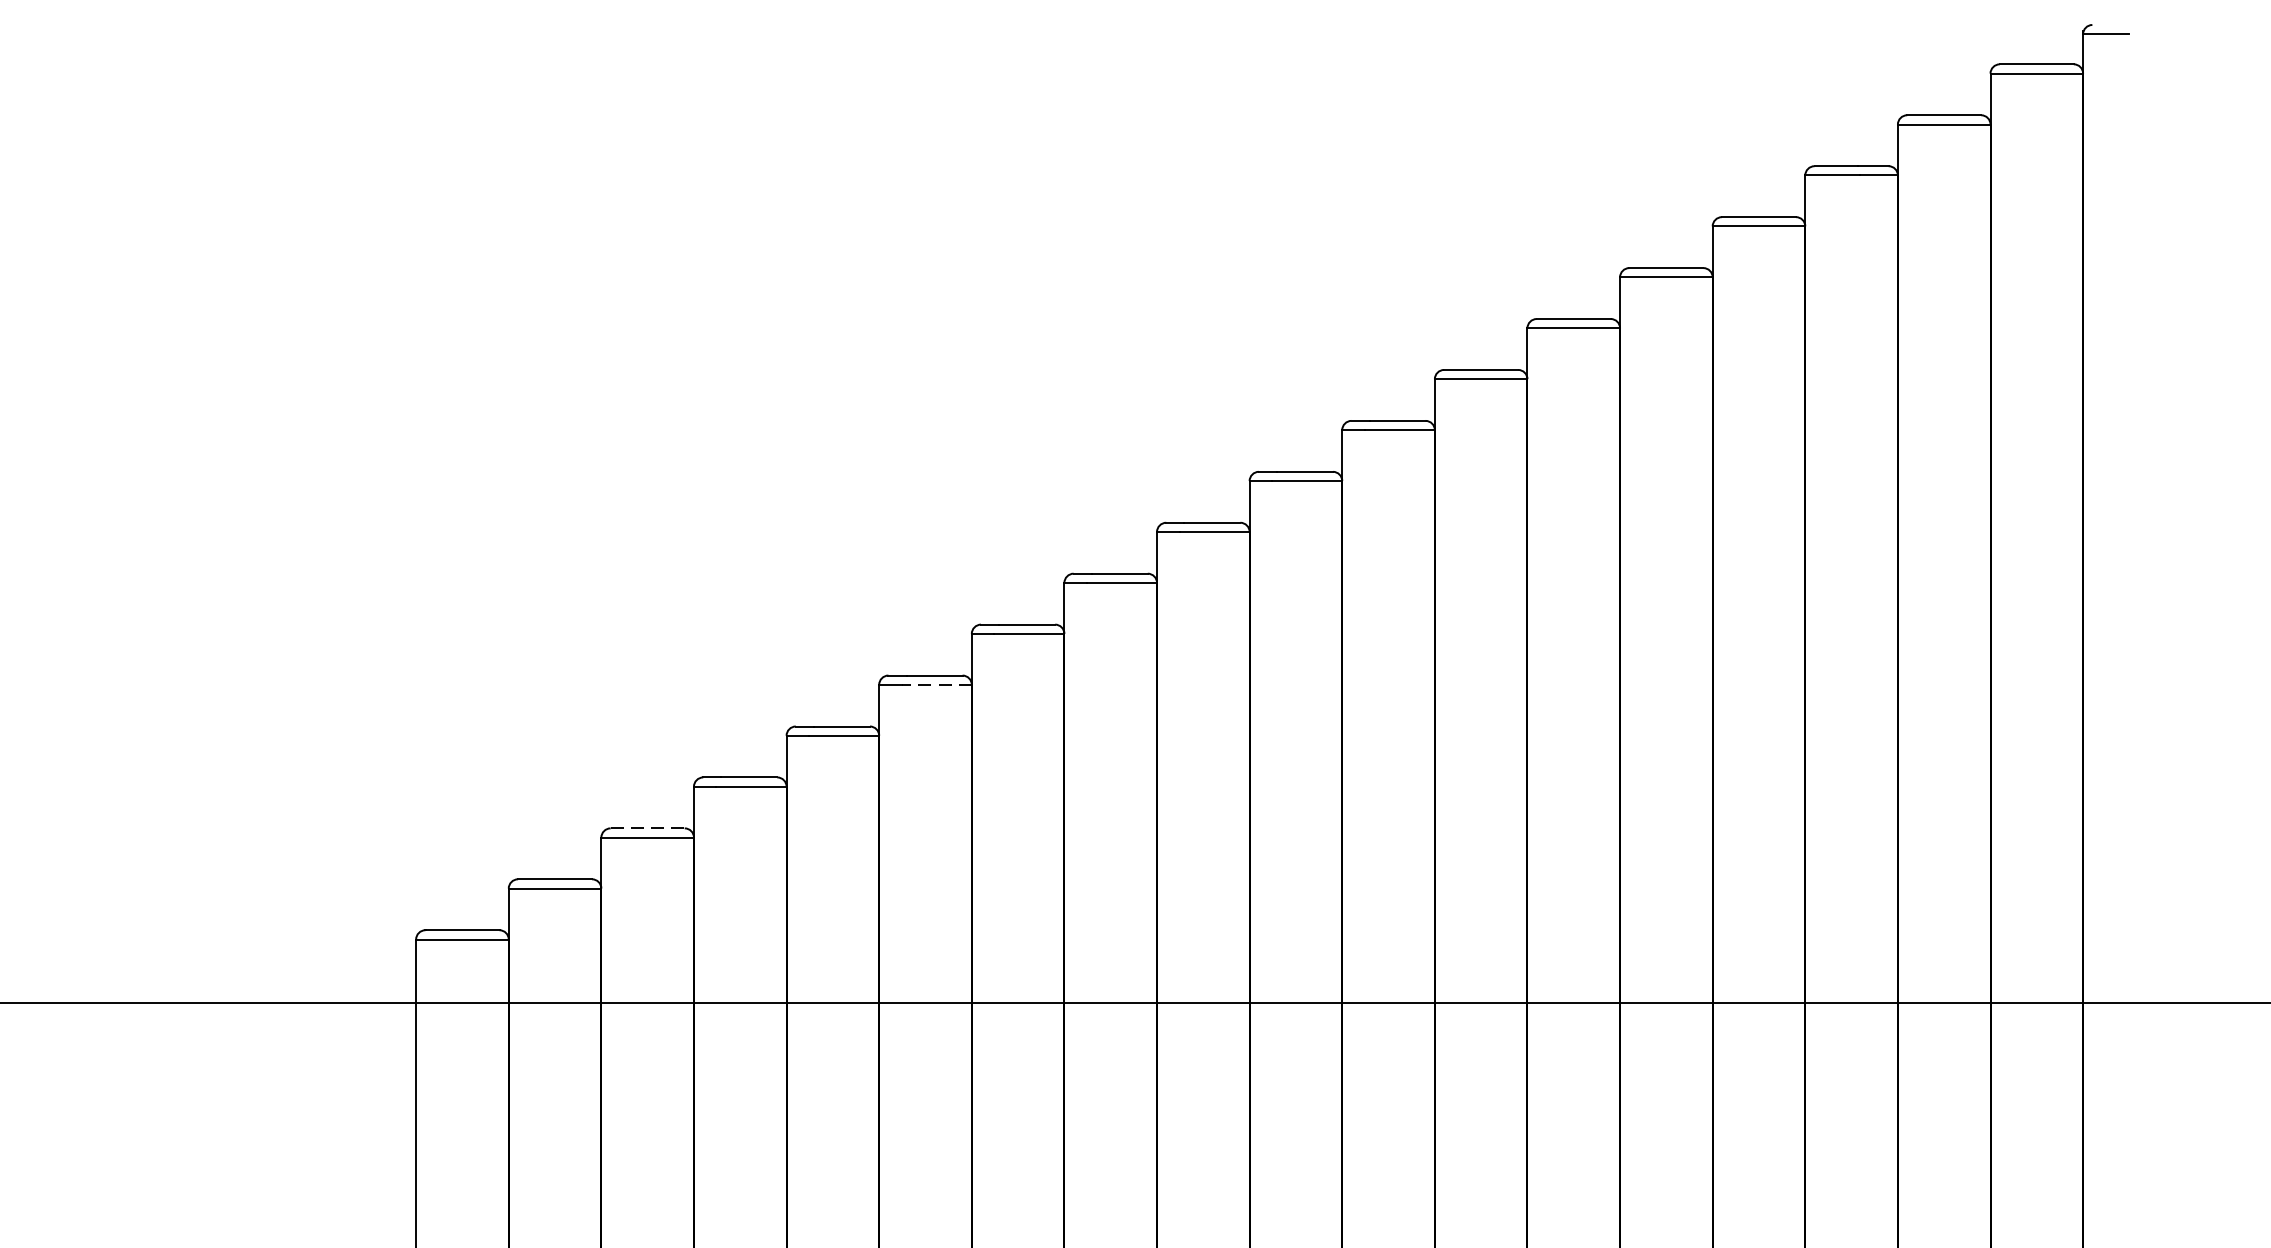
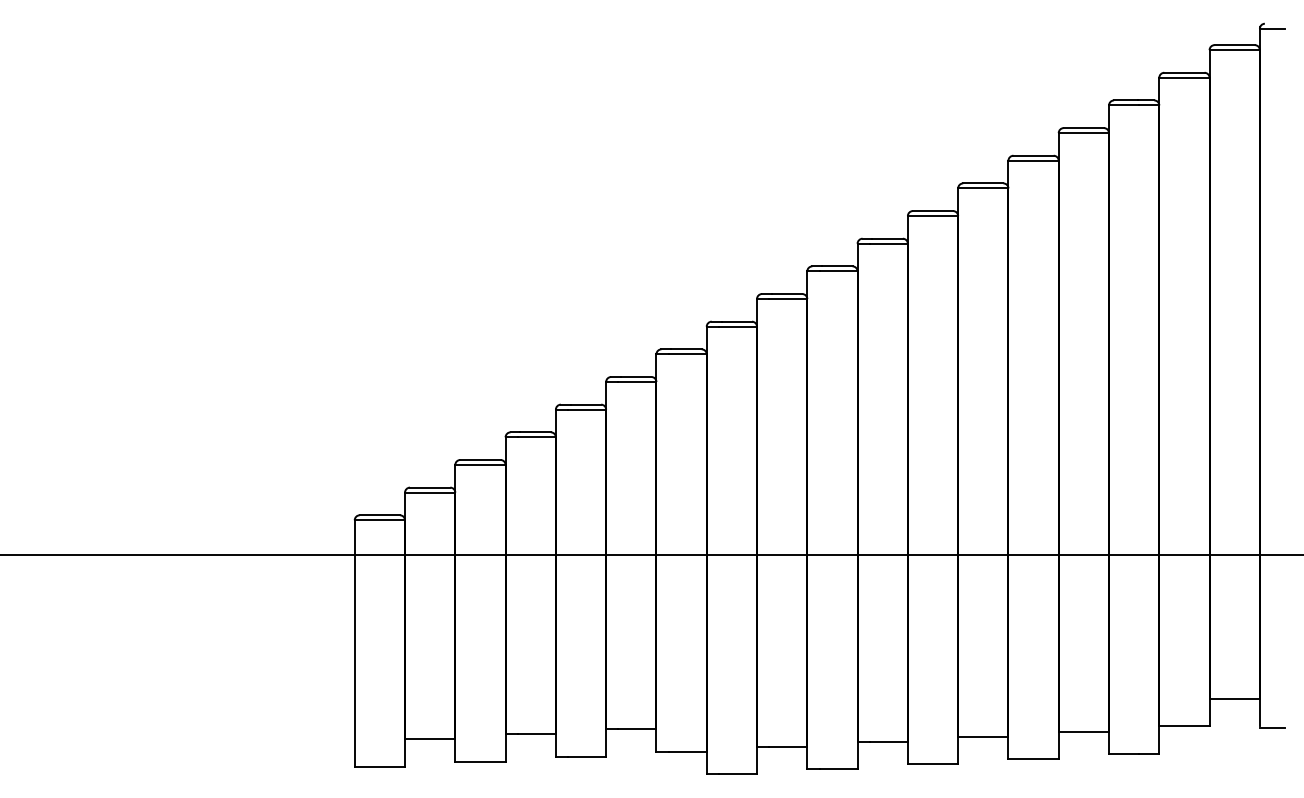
line: (935, 685) -> (636, 382), dashed -> solid
line: (647, 827) -> (480, 459), dashed -> solid

